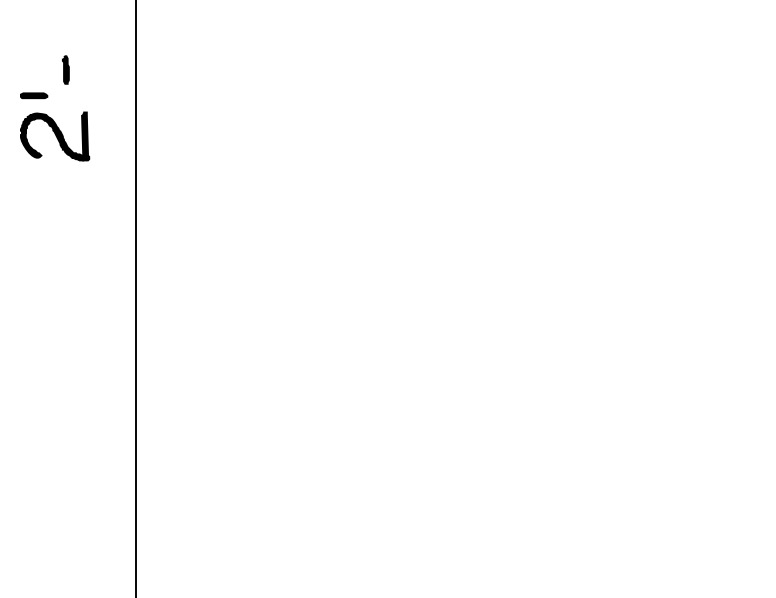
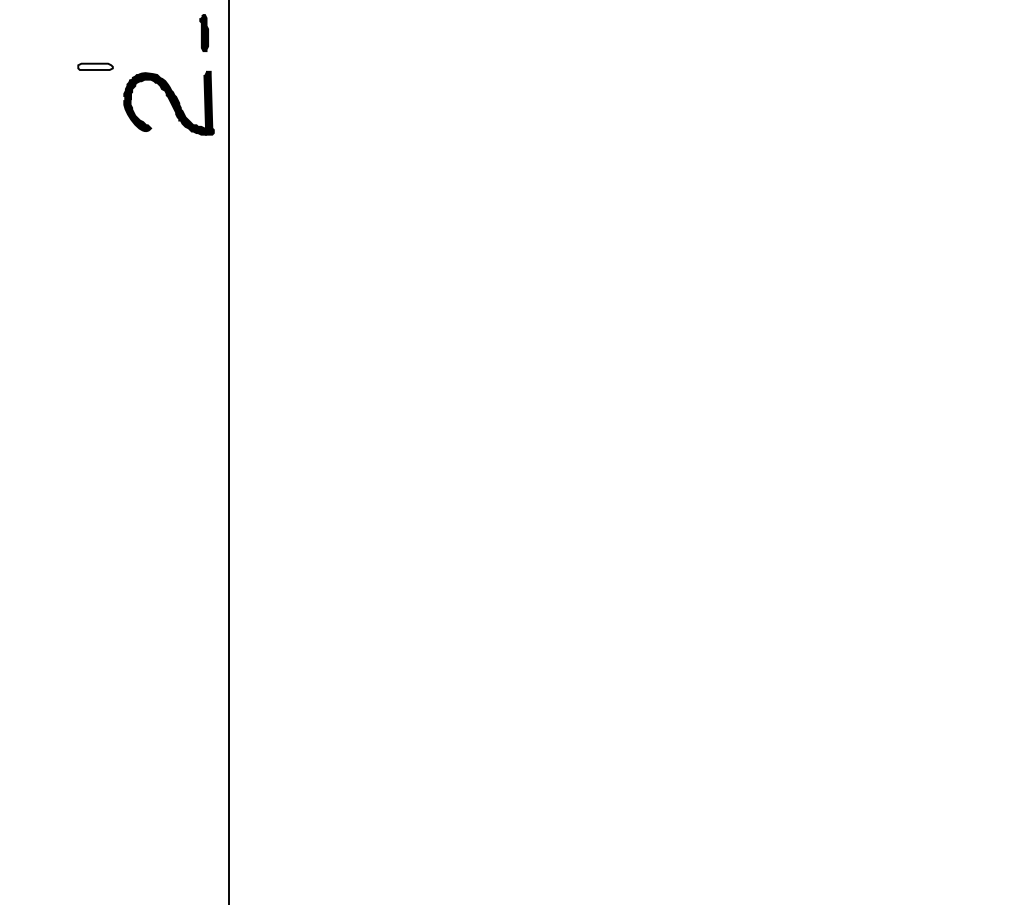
part: (65, 69) -> (203, 32), moved
fill: (34, 95) -> (95, 66), removed
part: (54, 135) -> (168, 102), moved

